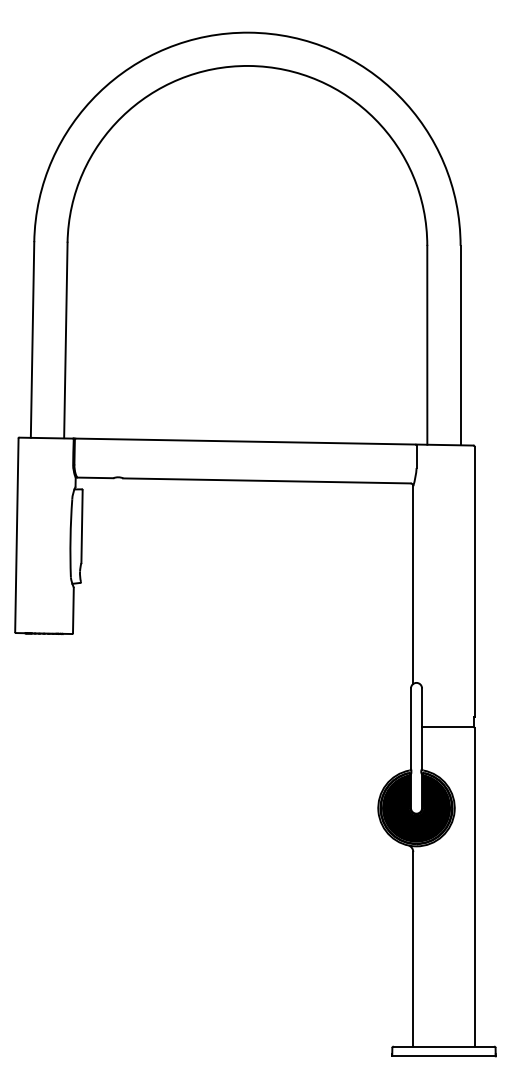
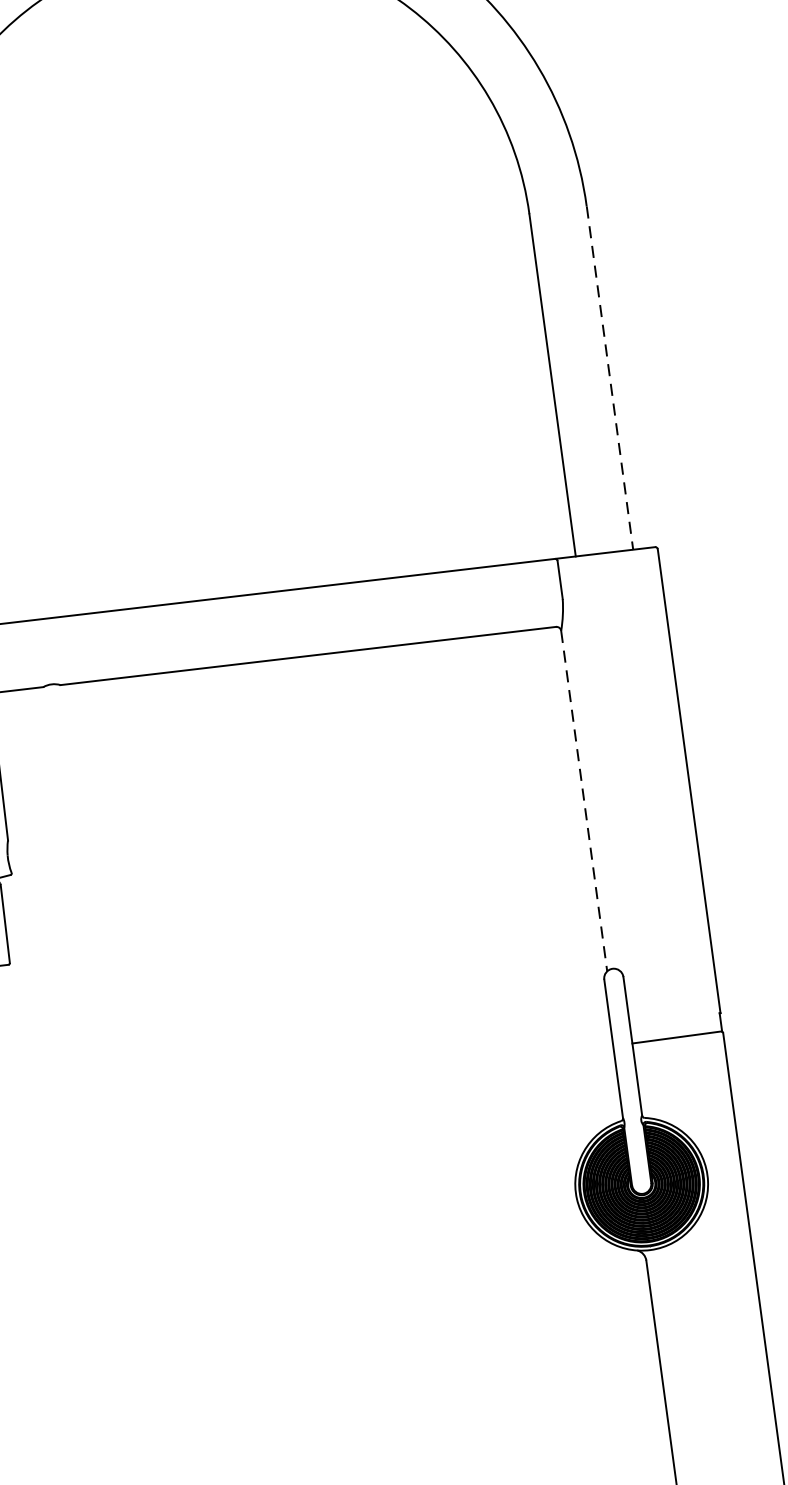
line: (460, 345) -> (609, 377), solid -> dashed
line: (413, 585) -> (584, 801), solid -> dashed

